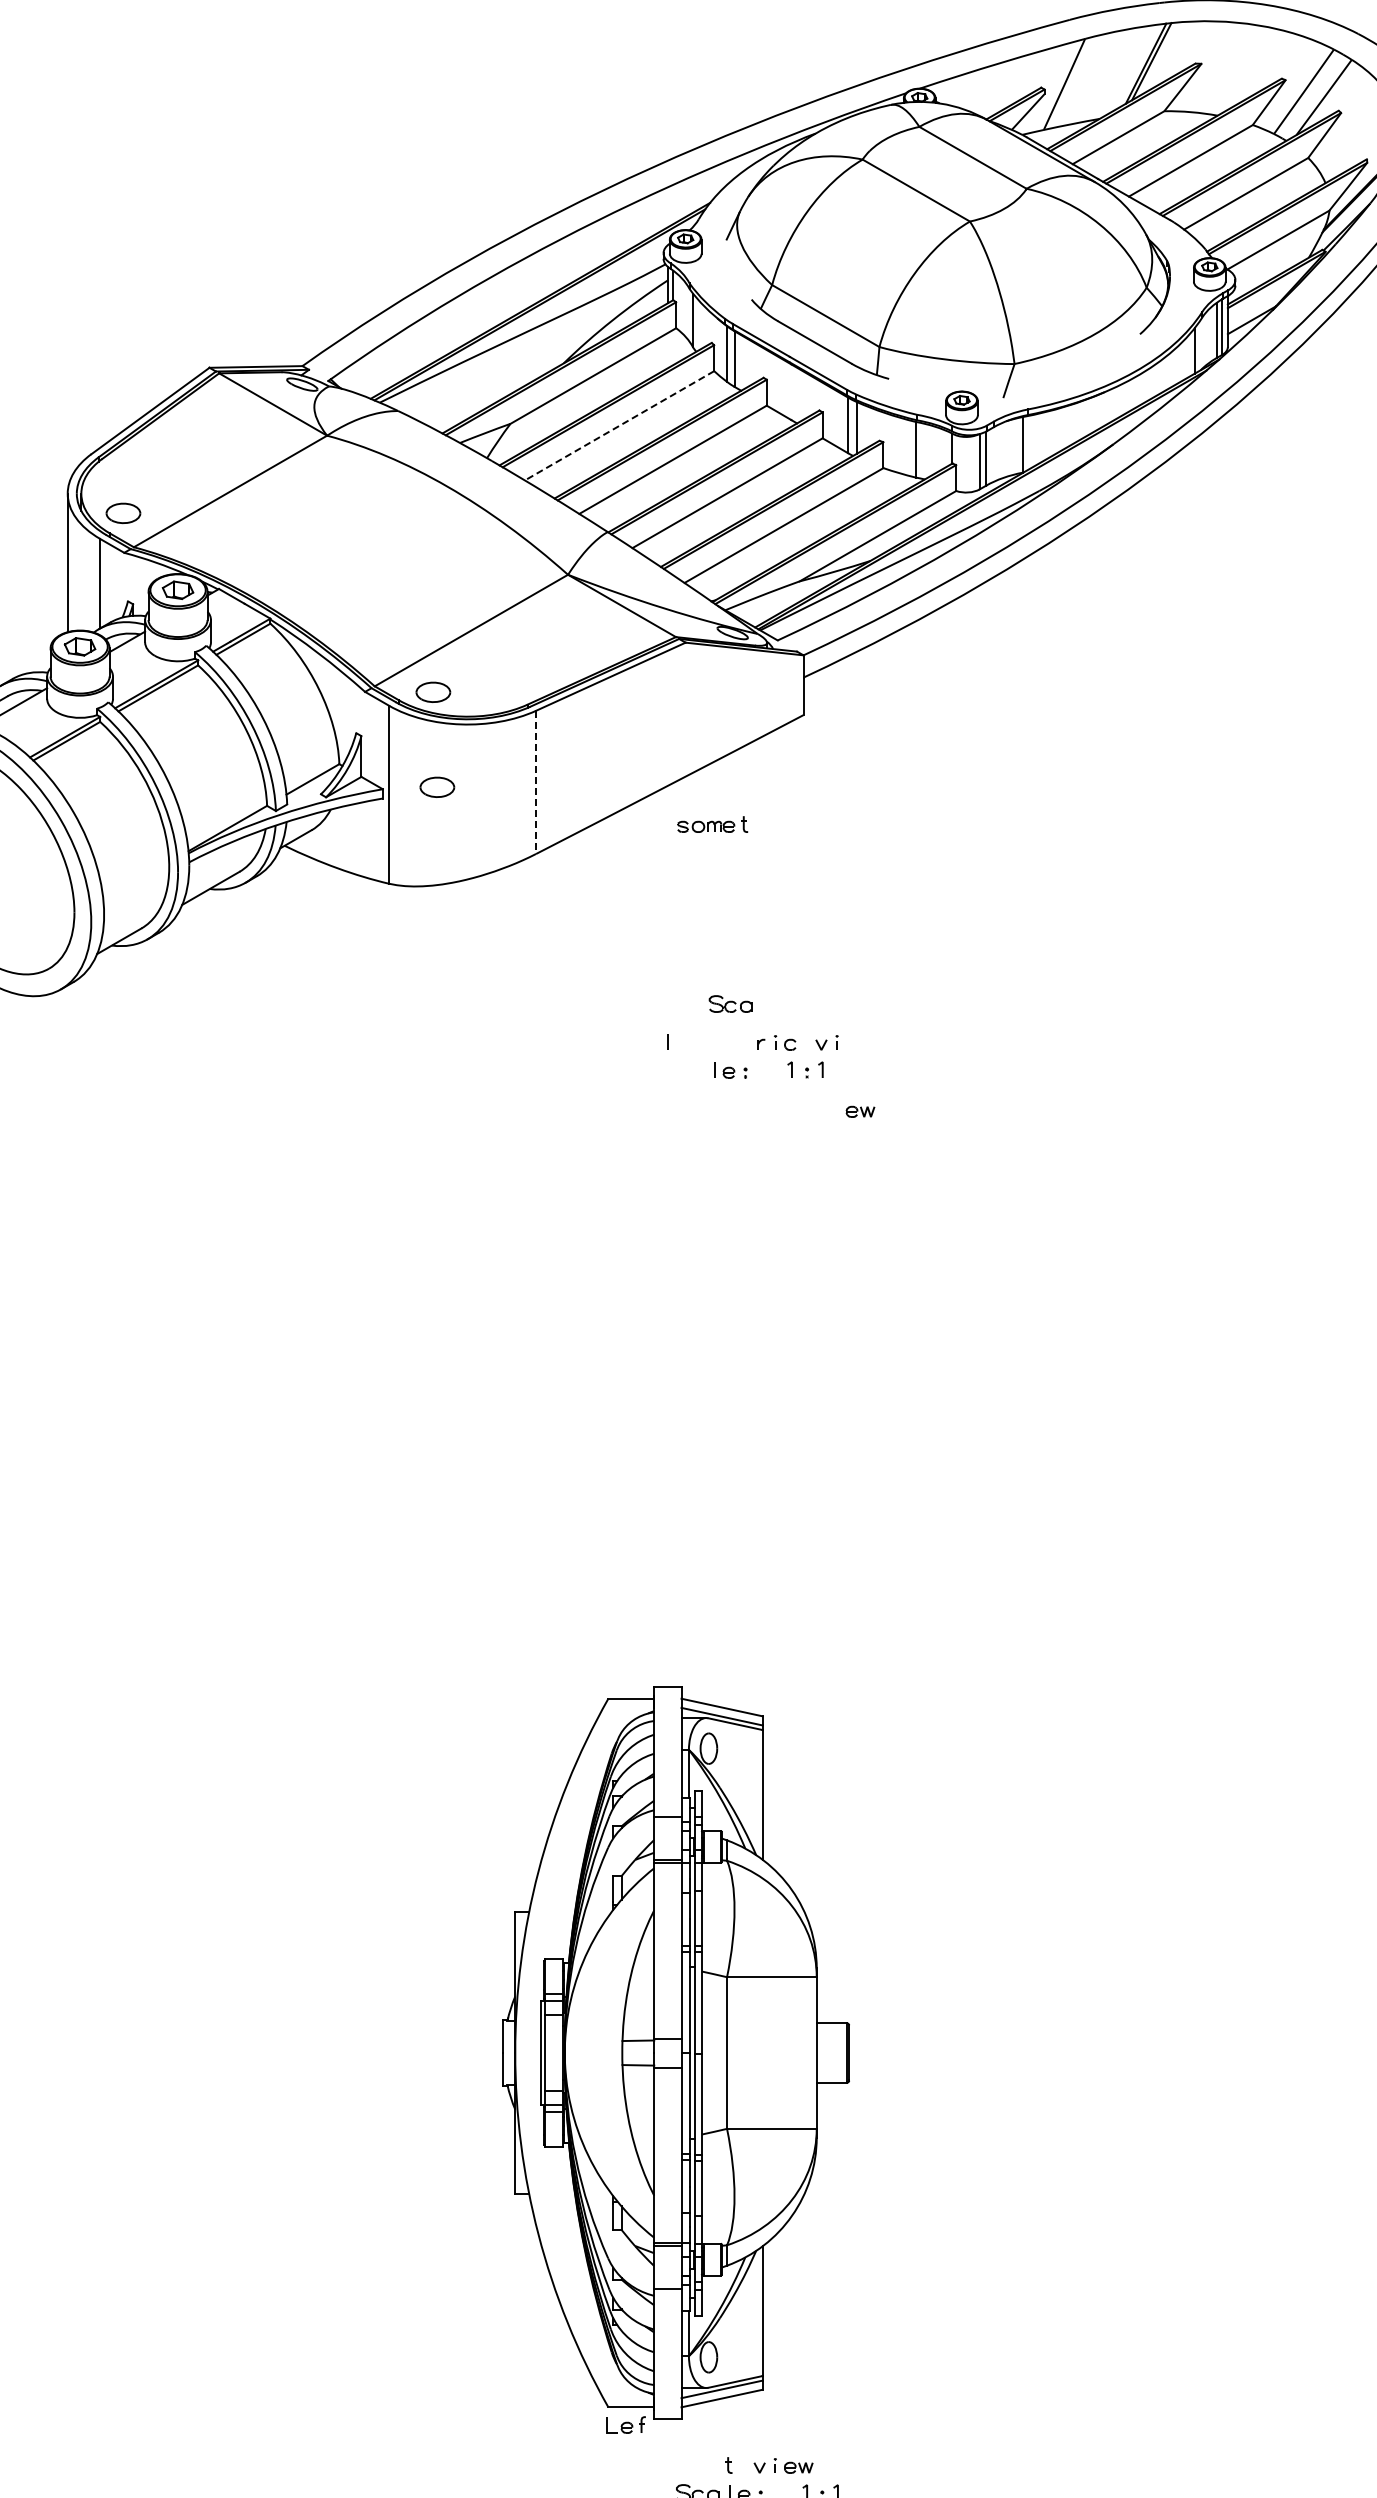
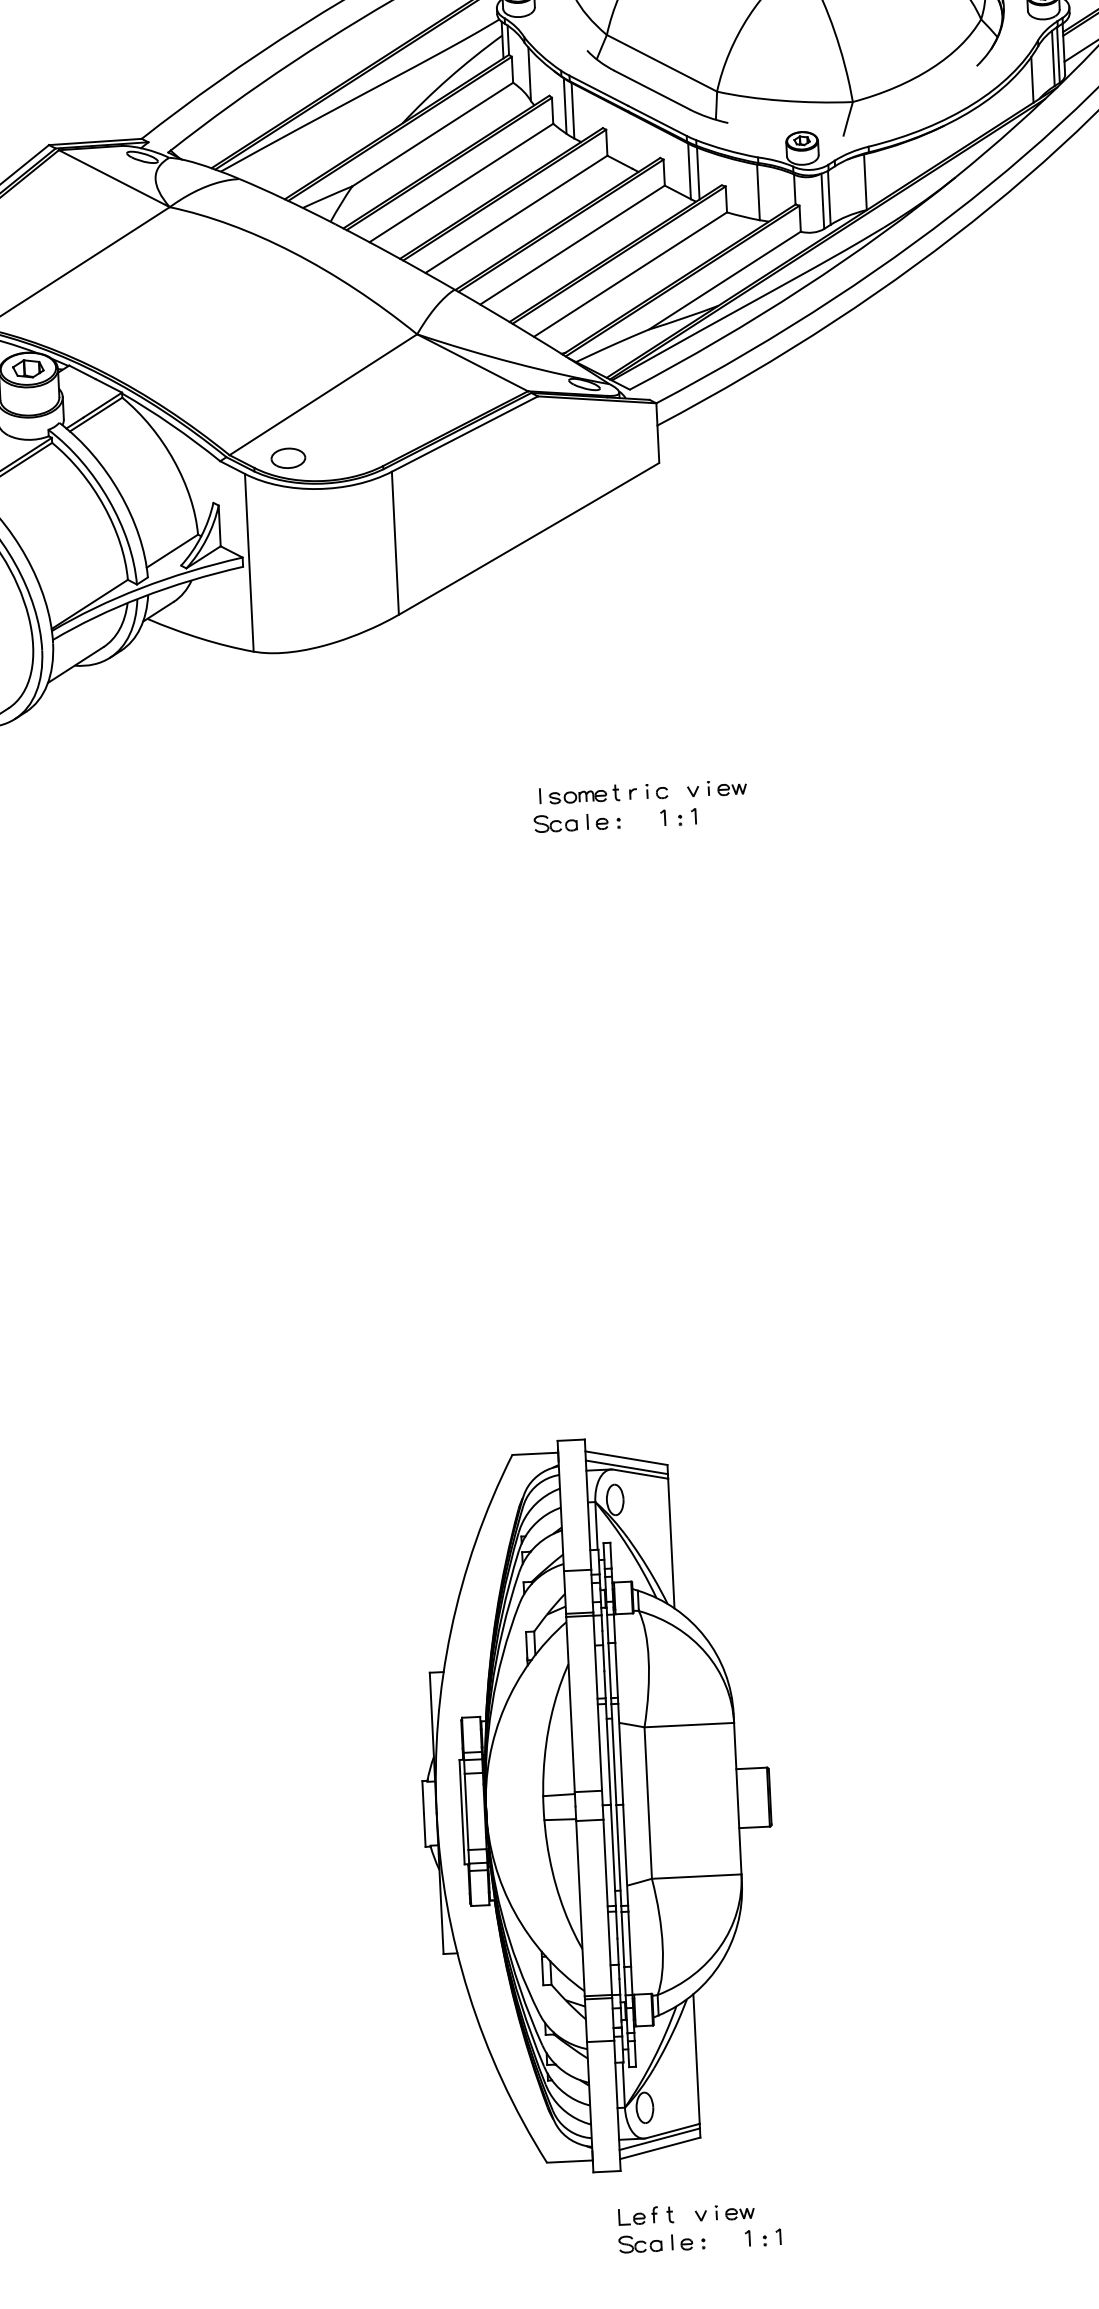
line: (619, 426) -> (461, 183), dashed -> solid
line: (536, 782) -> (395, 543), dashed -> solid
part: (437, 786) -> (297, 552), removed
part: (712, 824) -> (584, 794), moved
part: (730, 1003) -> (555, 822), moved
part: (860, 1111) -> (732, 789), moved
part: (625, 2424) -> (637, 2215), moved

